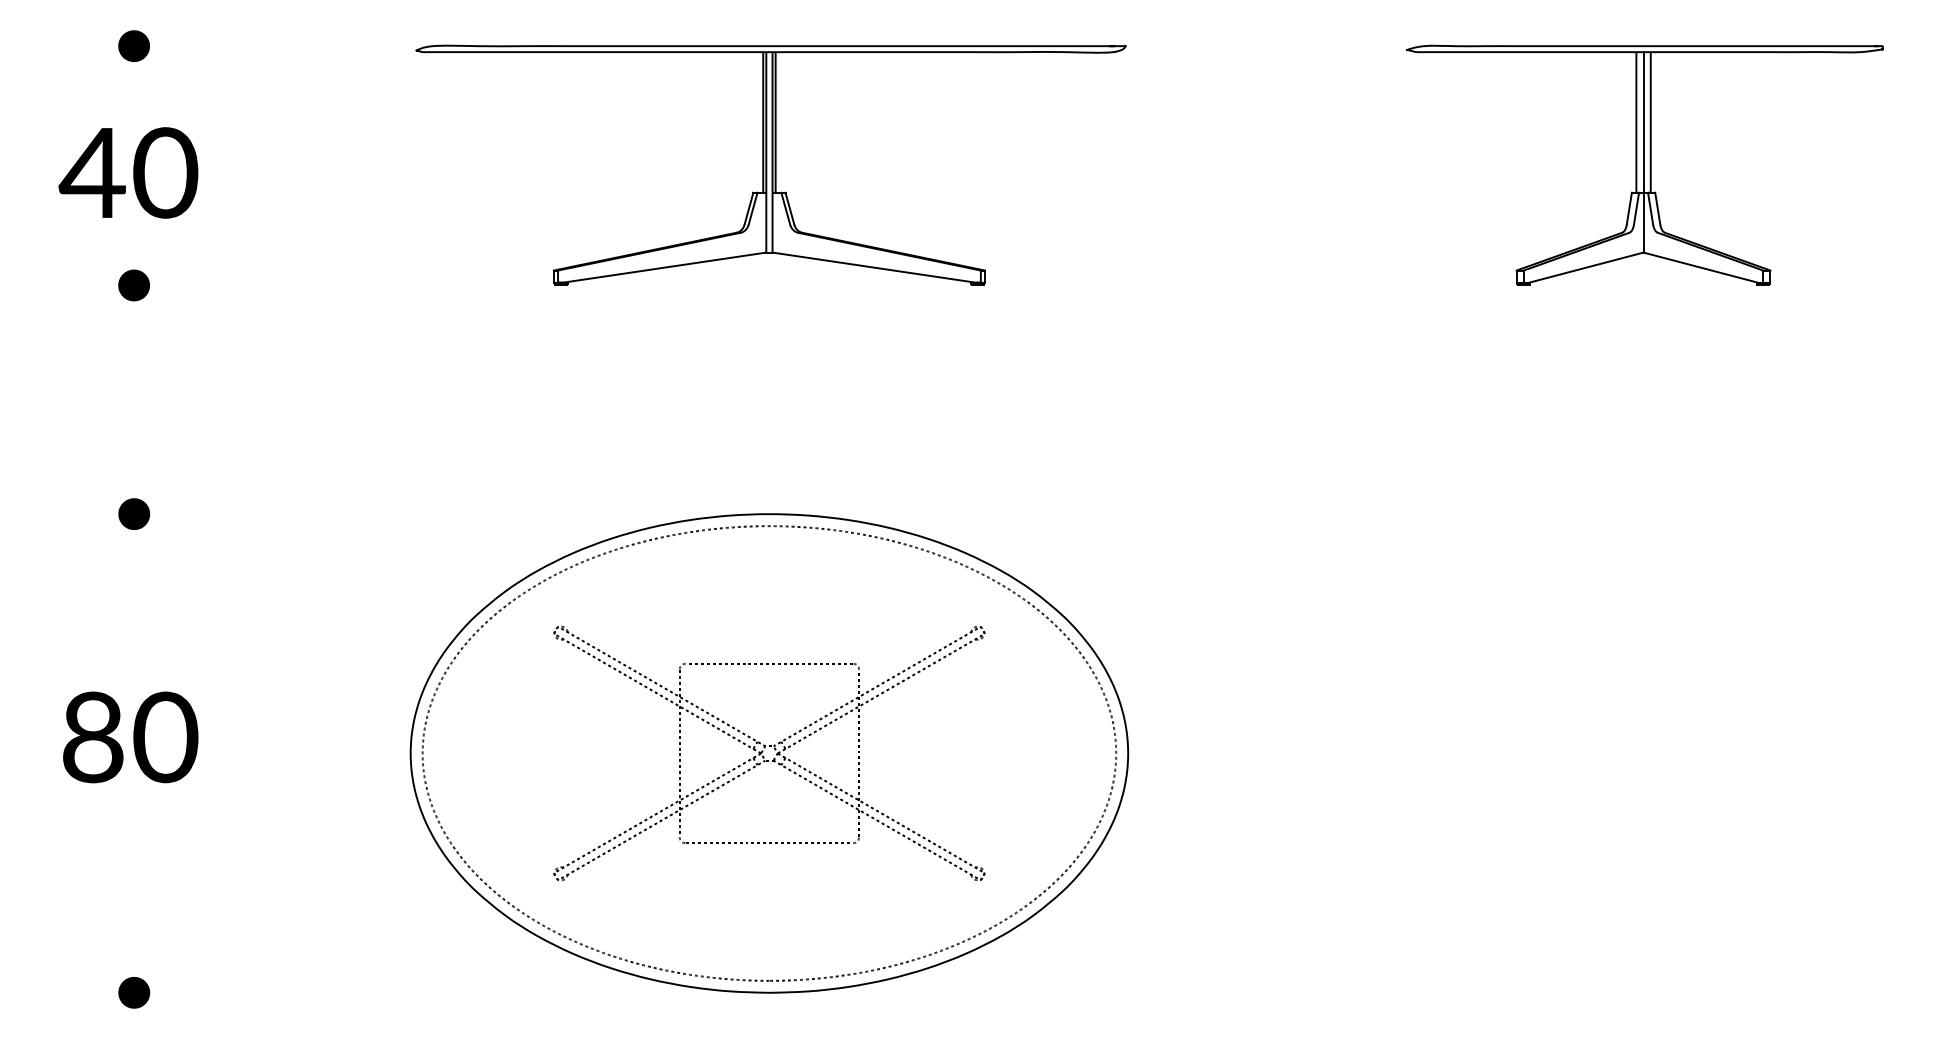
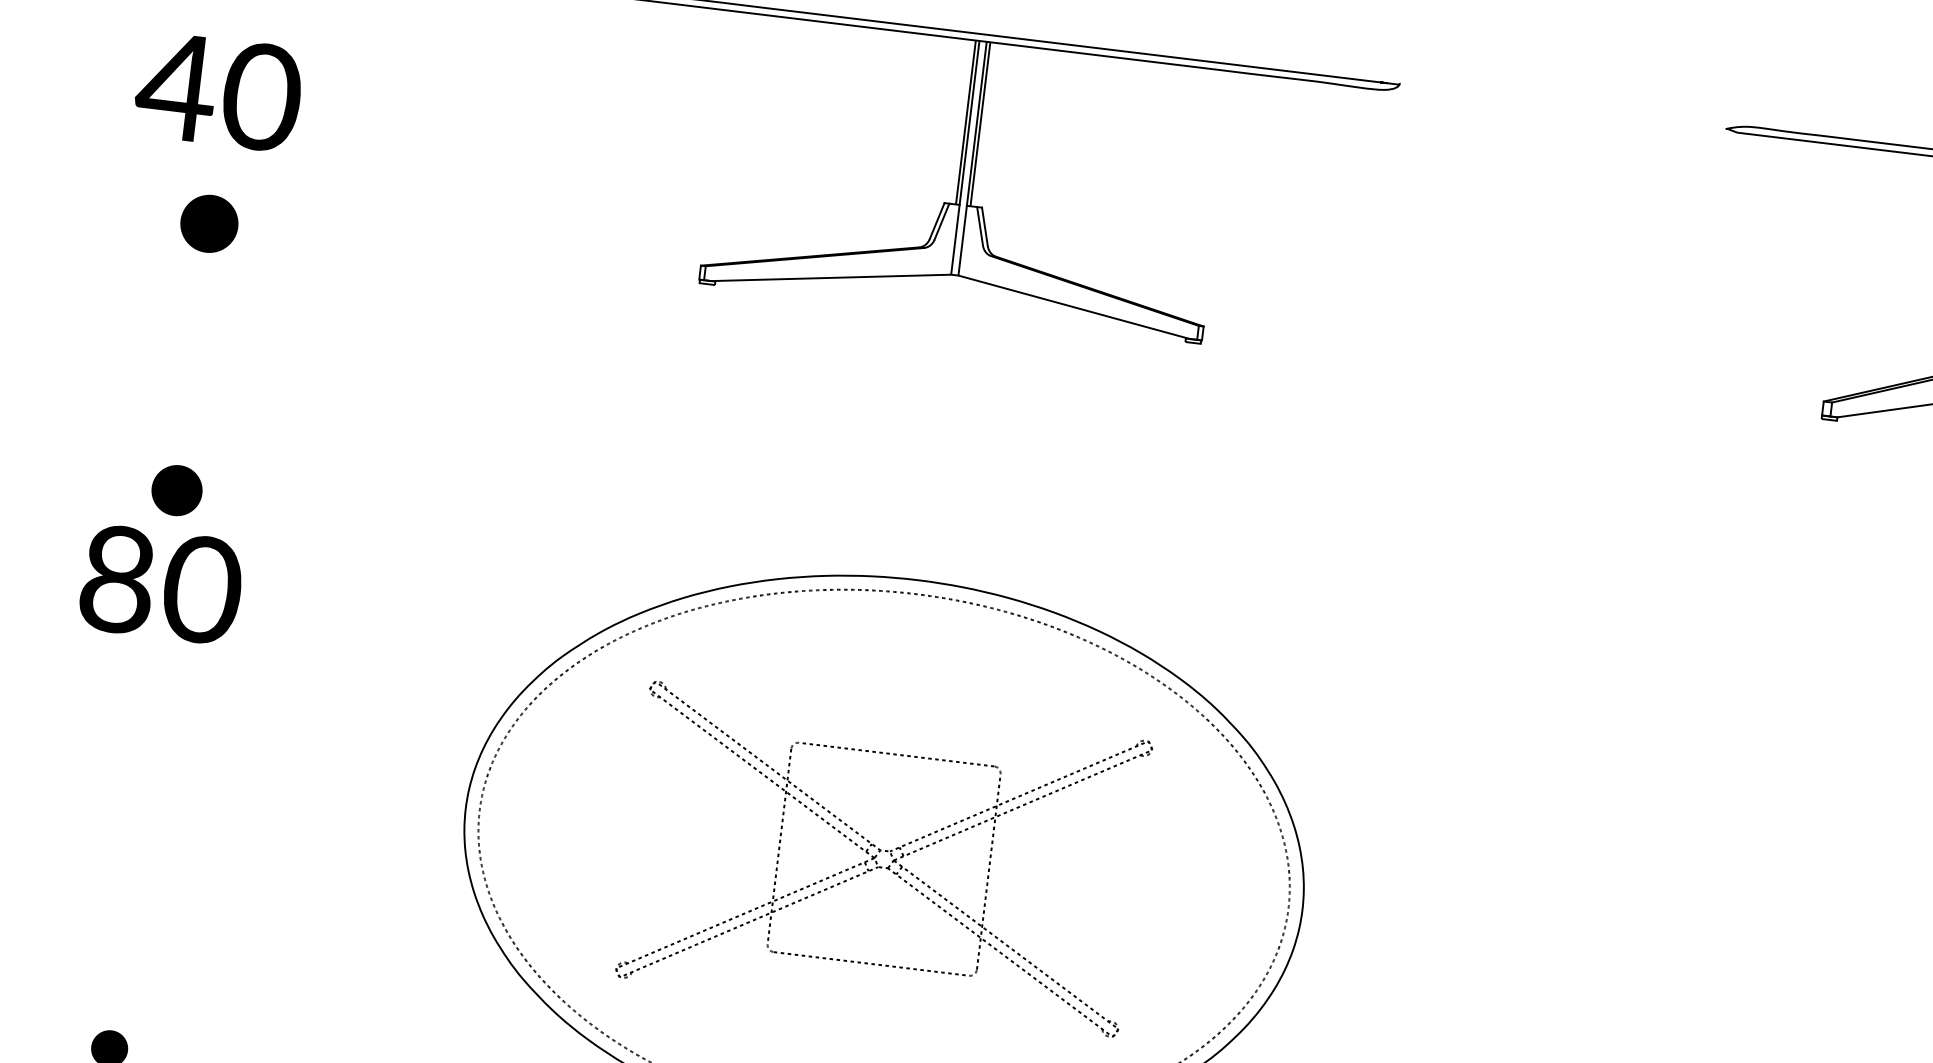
part: (133, 285) -> (208, 223), size x1.6
part: (134, 513) -> (177, 489), size x1.4
text: (130, 737) -> (161, 584), moved

